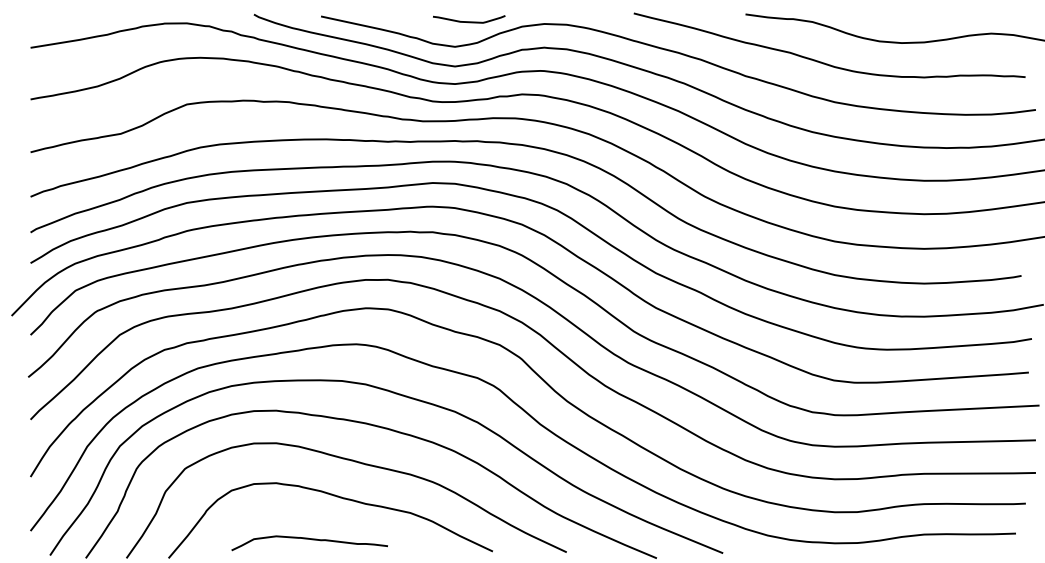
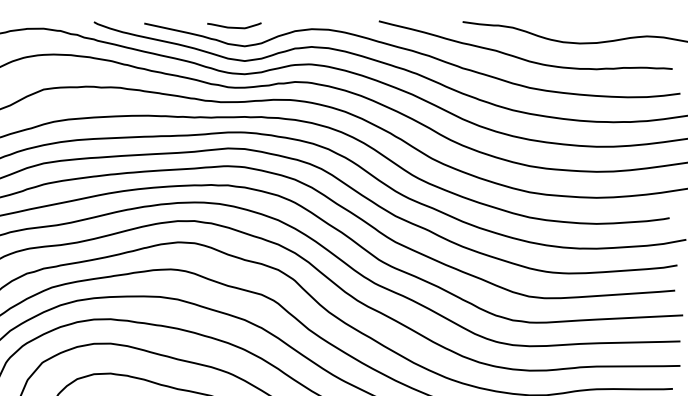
curve: (469, 21) -> (234, 27), moved

